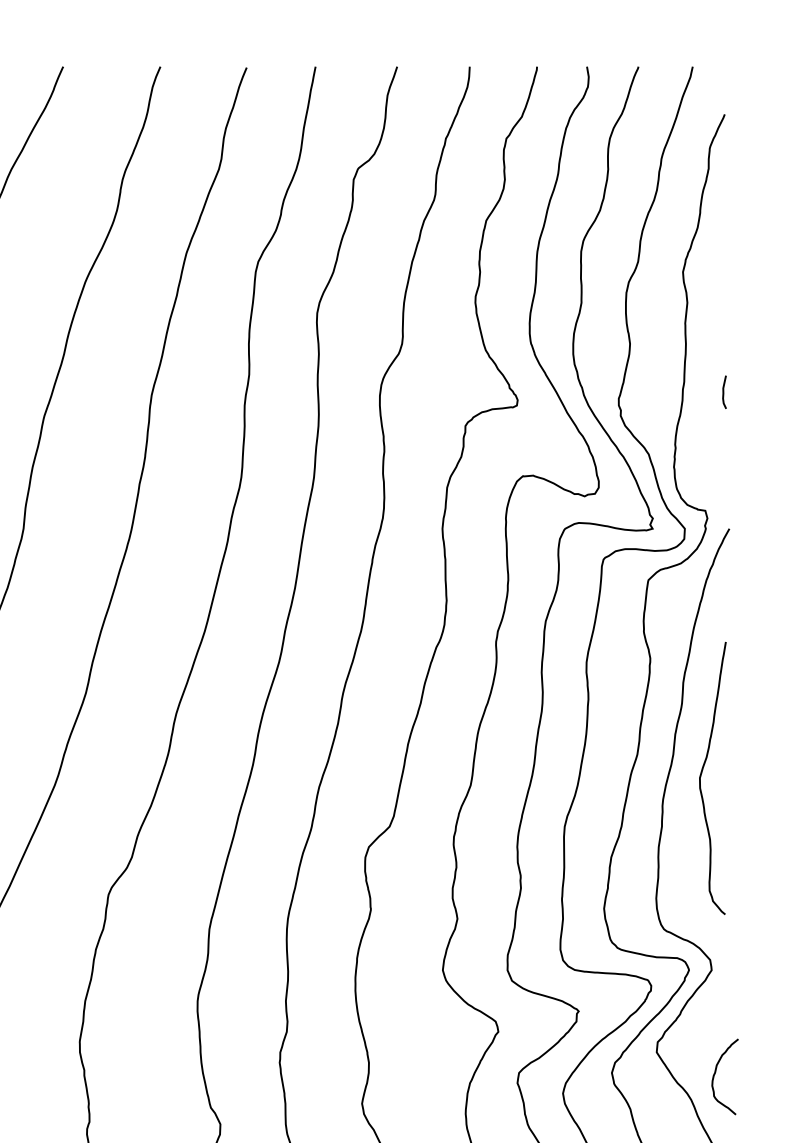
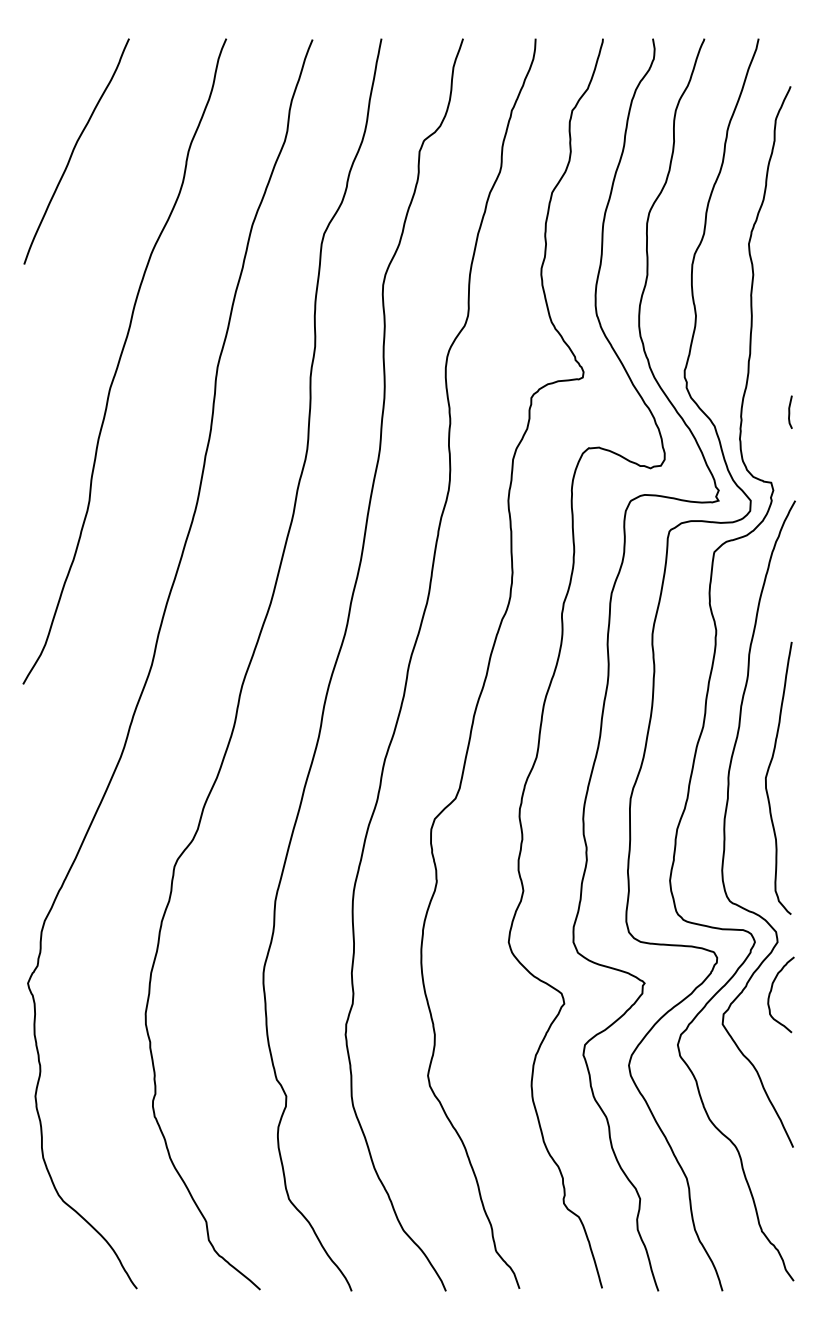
curve: (724, 391) -> (790, 411), moved
curve: (702, 773) -> (768, 773), moved
curve: (715, 1074) -> (771, 992), moved

